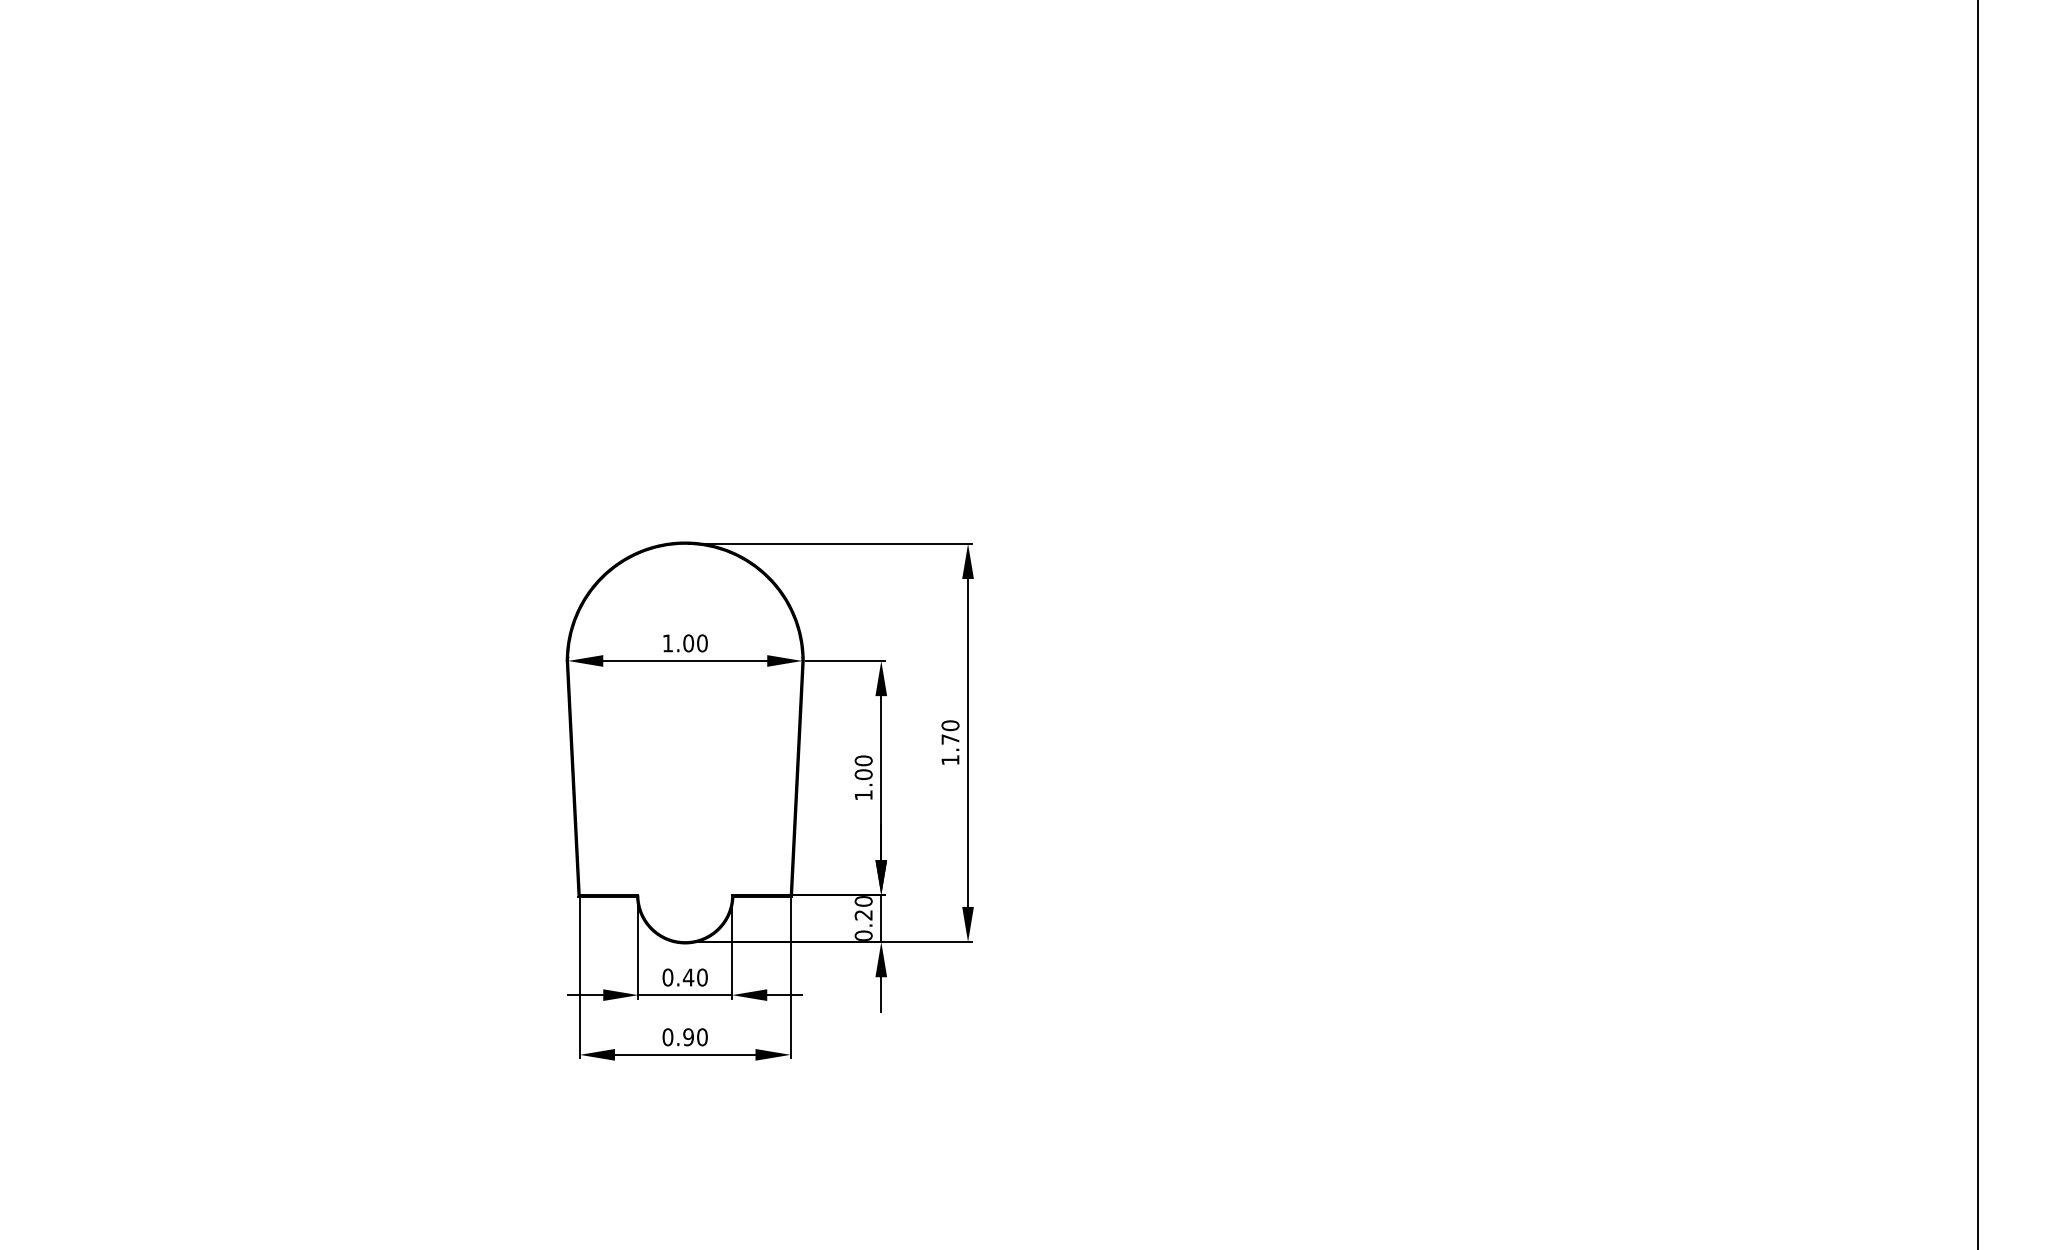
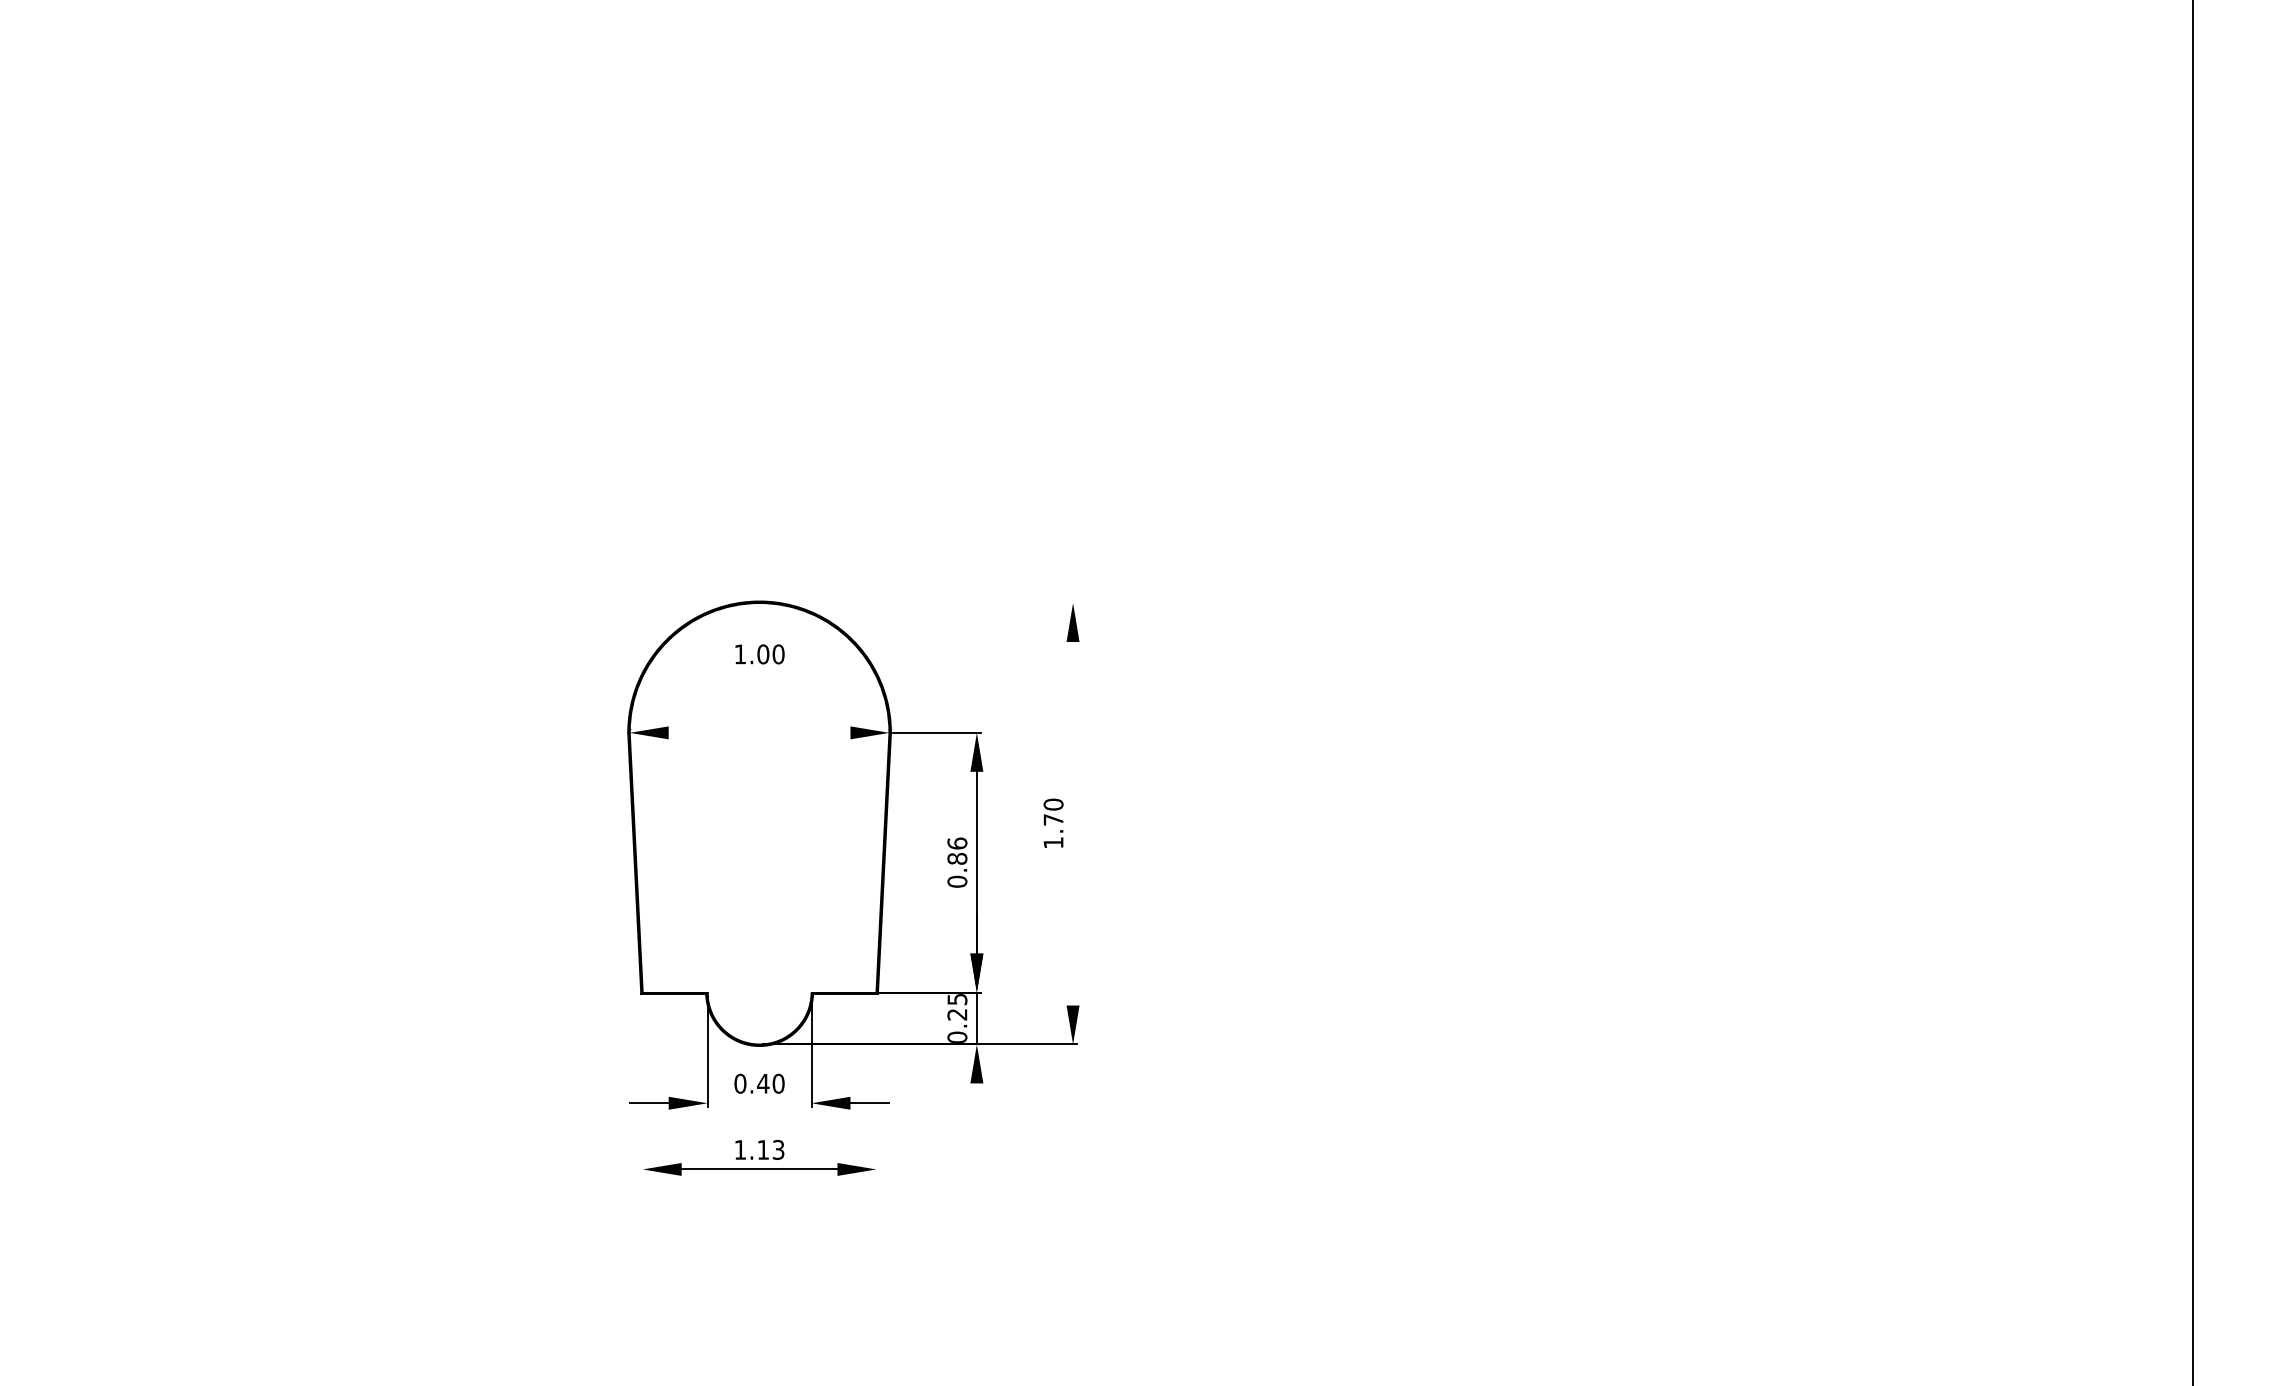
line: (829, 544) -> (919, 603), removed
text: (685, 643) -> (759, 654), moved
line: (685, 660) -> (759, 732), removed
line: (968, 742) -> (1073, 823), removed
text: (863, 777) -> (957, 862), 1.00 -> 0.86
text: (863, 901) -> (957, 999), 0.20 -> 0.25
line: (579, 978) -> (642, 1084), removed
line: (790, 978) -> (876, 1084), removed
line: (880, 994) -> (976, 1102), removed
line: (685, 995) -> (759, 1103), removed
text: (685, 1036) -> (759, 1149), 0.90 -> 1.13

